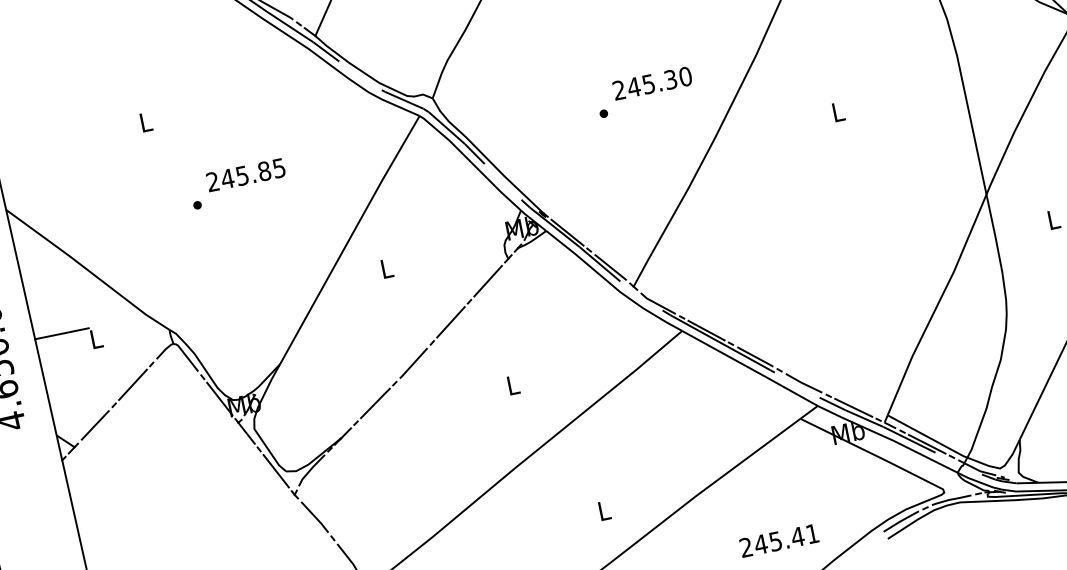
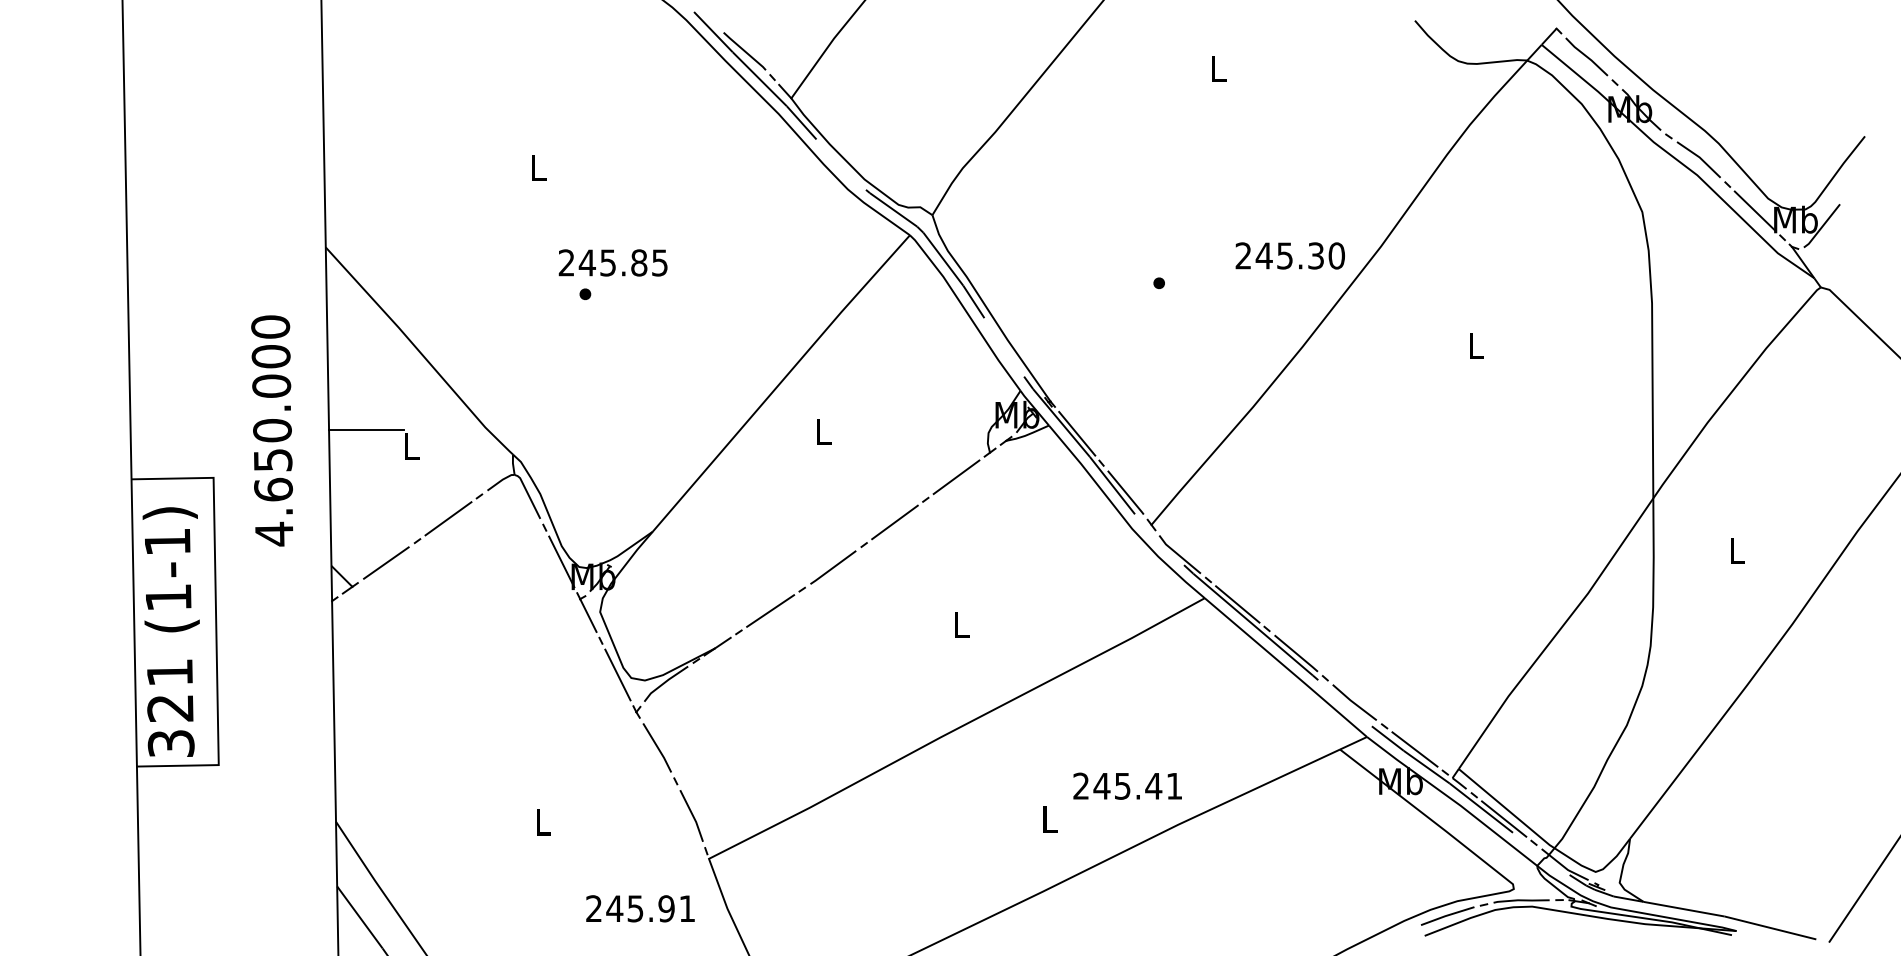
text: (651, 83) -> (1289, 255), moved
text: (245, 174) -> (612, 262), moved
text: (779, 540) -> (1127, 785), moved

